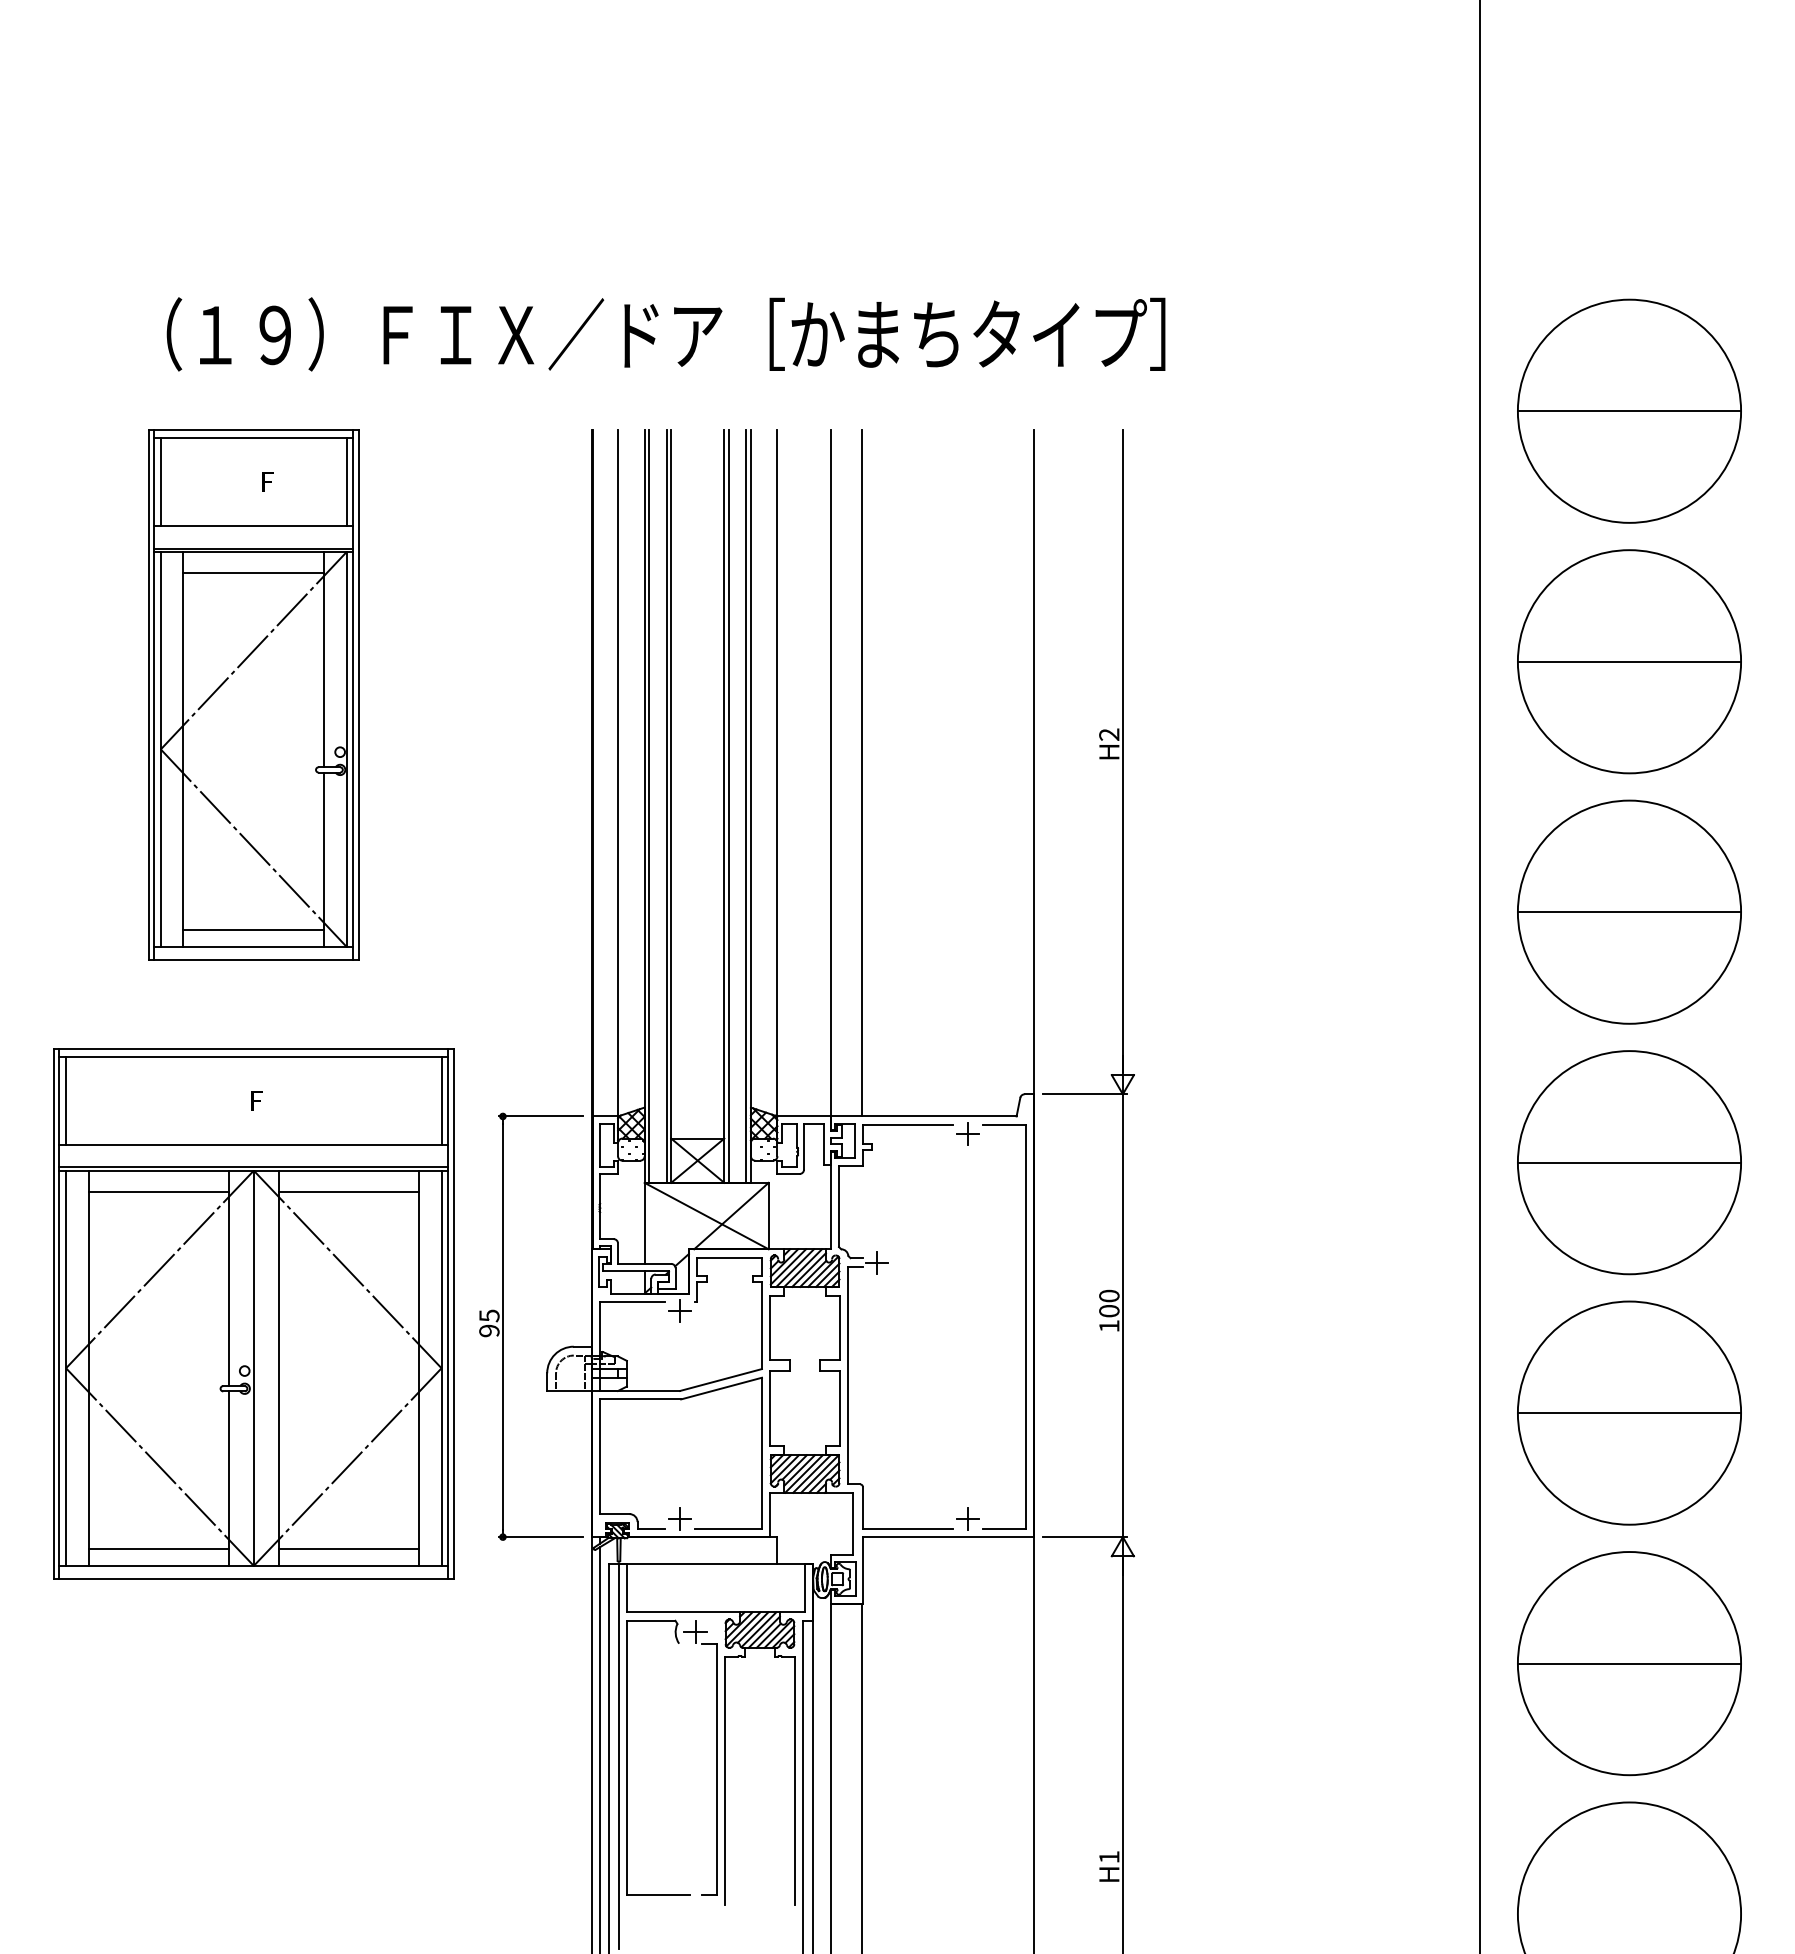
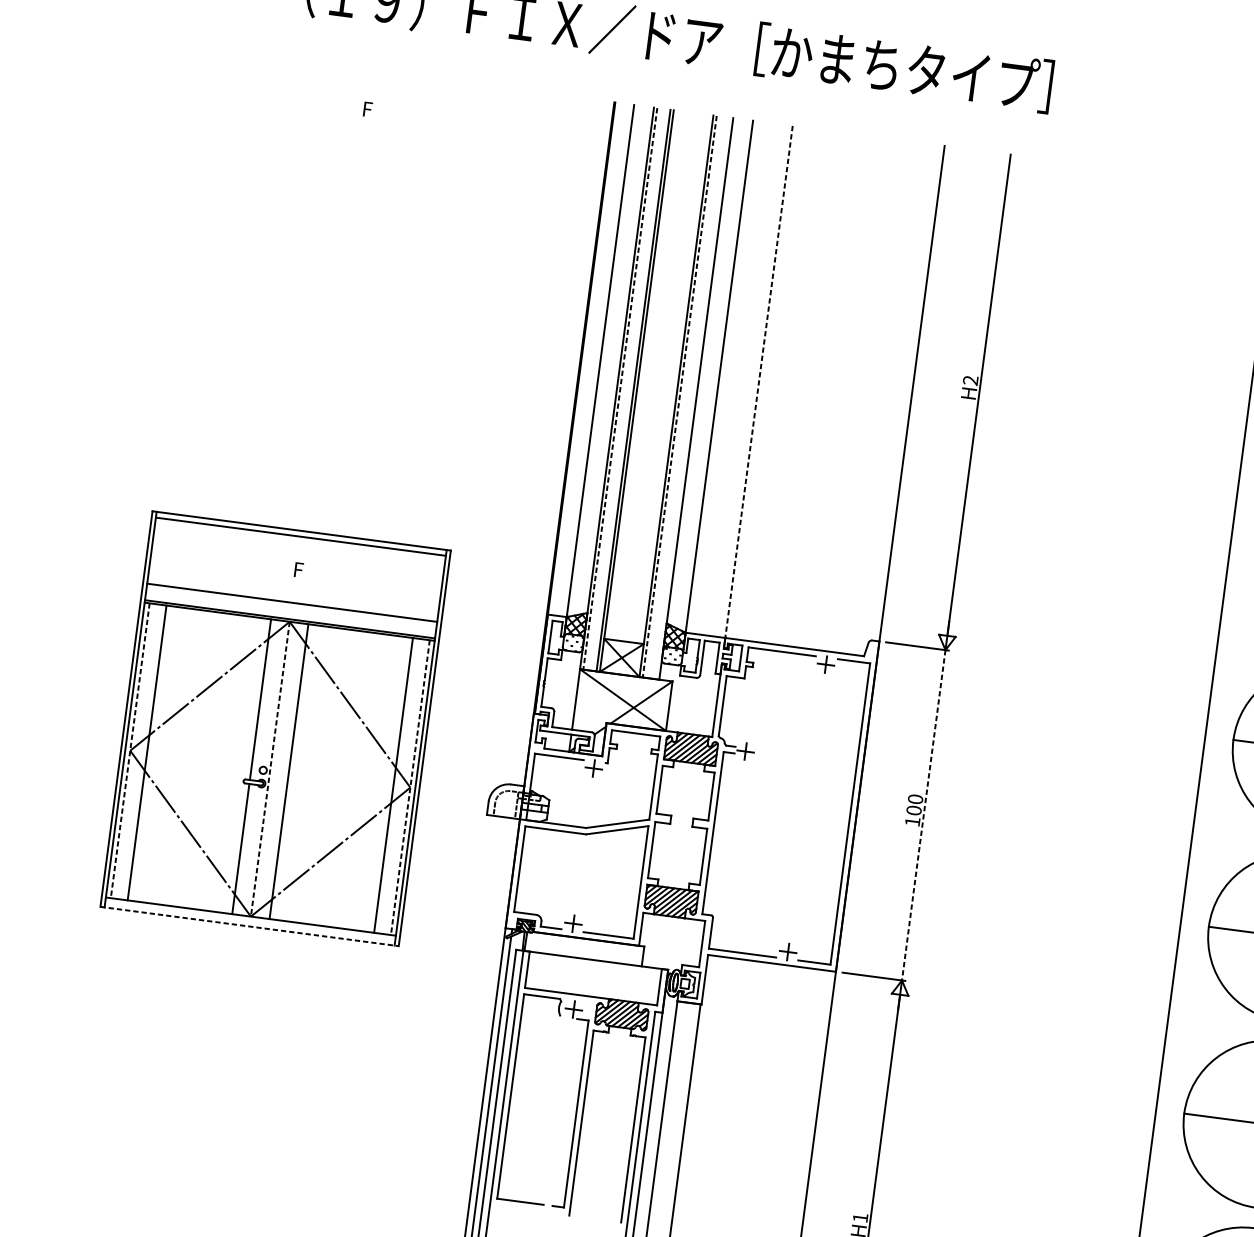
part: (253, 694) -> (336, 266), removed
line: (830, 773) -> (758, 382), solid -> dashed
line: (861, 773) -> (782, 385), removed
line: (649, 806) -> (620, 388), solid -> dashed
line: (728, 806) -> (679, 396), solid -> dashed
line: (746, 806) -> (693, 398), removed
line: (66, 1100) -> (156, 551), removed
line: (441, 1100) -> (436, 587), removed
line: (158, 1191) -> (216, 627), removed
line: (348, 1191) -> (358, 646), removed
line: (1122, 1316) -> (923, 815), solid -> dashed
part: (503, 1326) -> (460, 762), removed
line: (66, 1368) -> (130, 750), solid -> dashed
line: (253, 1368) -> (270, 769), solid -> dashed
line: (441, 1368) -> (410, 787), solid -> dashed
line: (158, 1548) -> (181, 894), removed
line: (348, 1548) -> (323, 912), removed
line: (253, 1579) -> (249, 926), solid -> dashed

